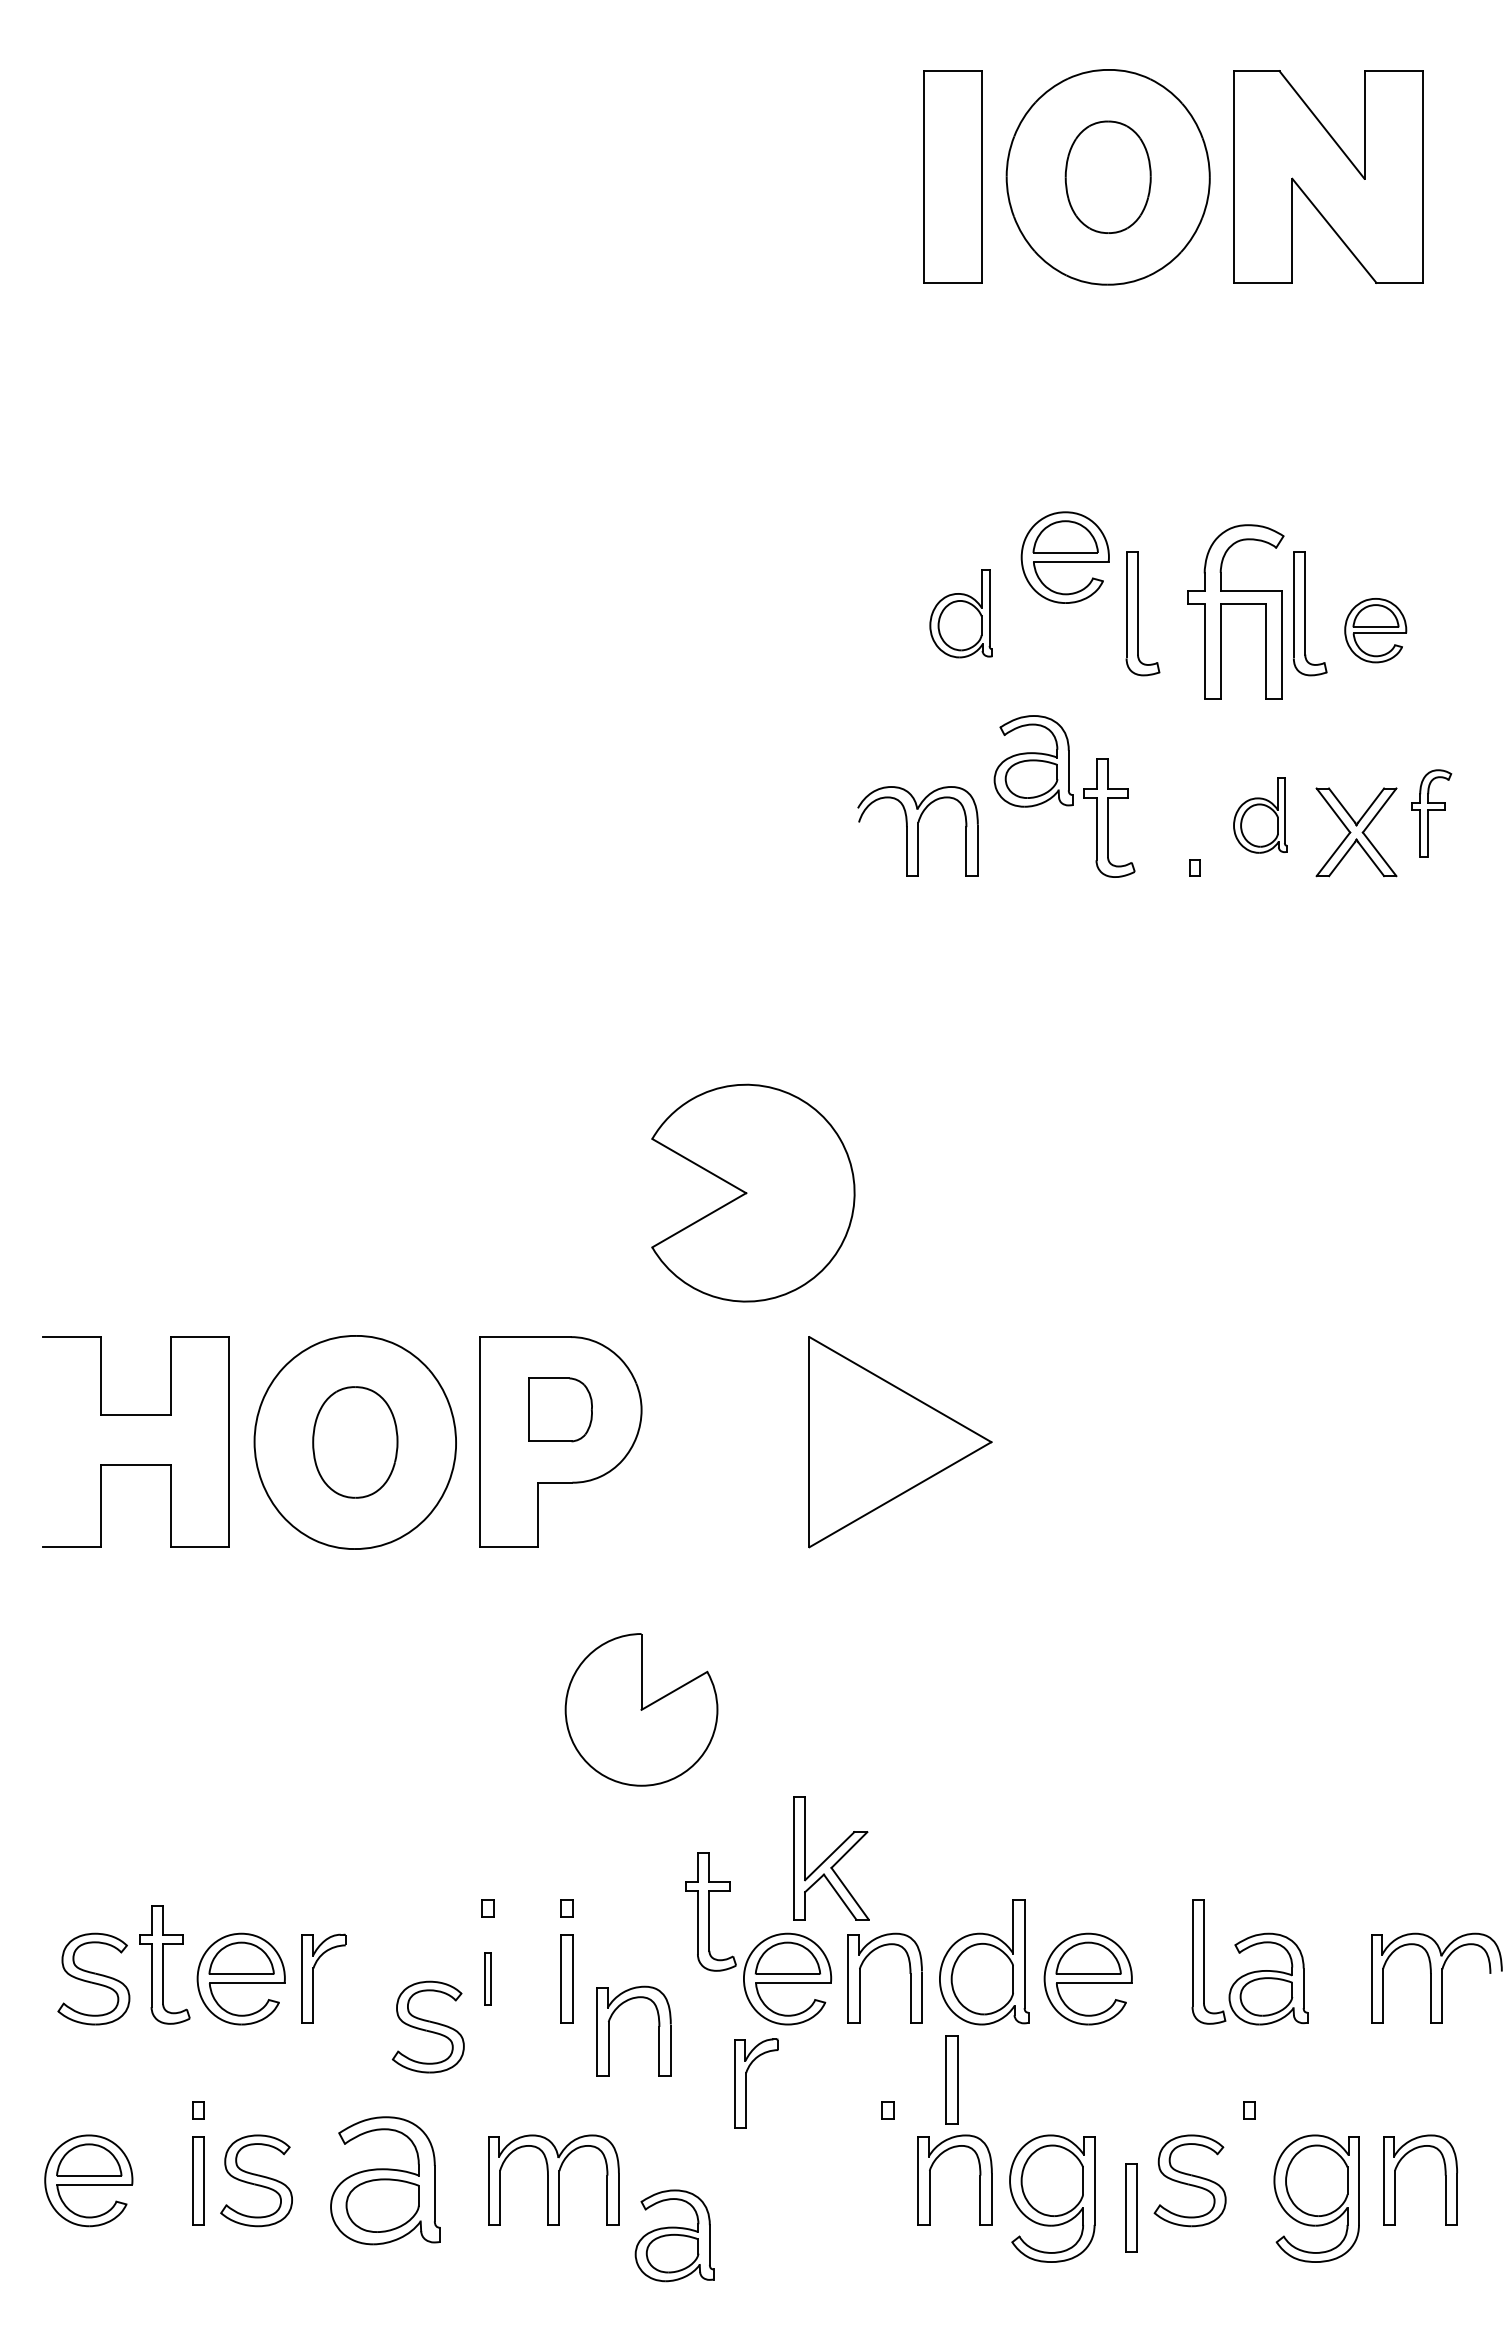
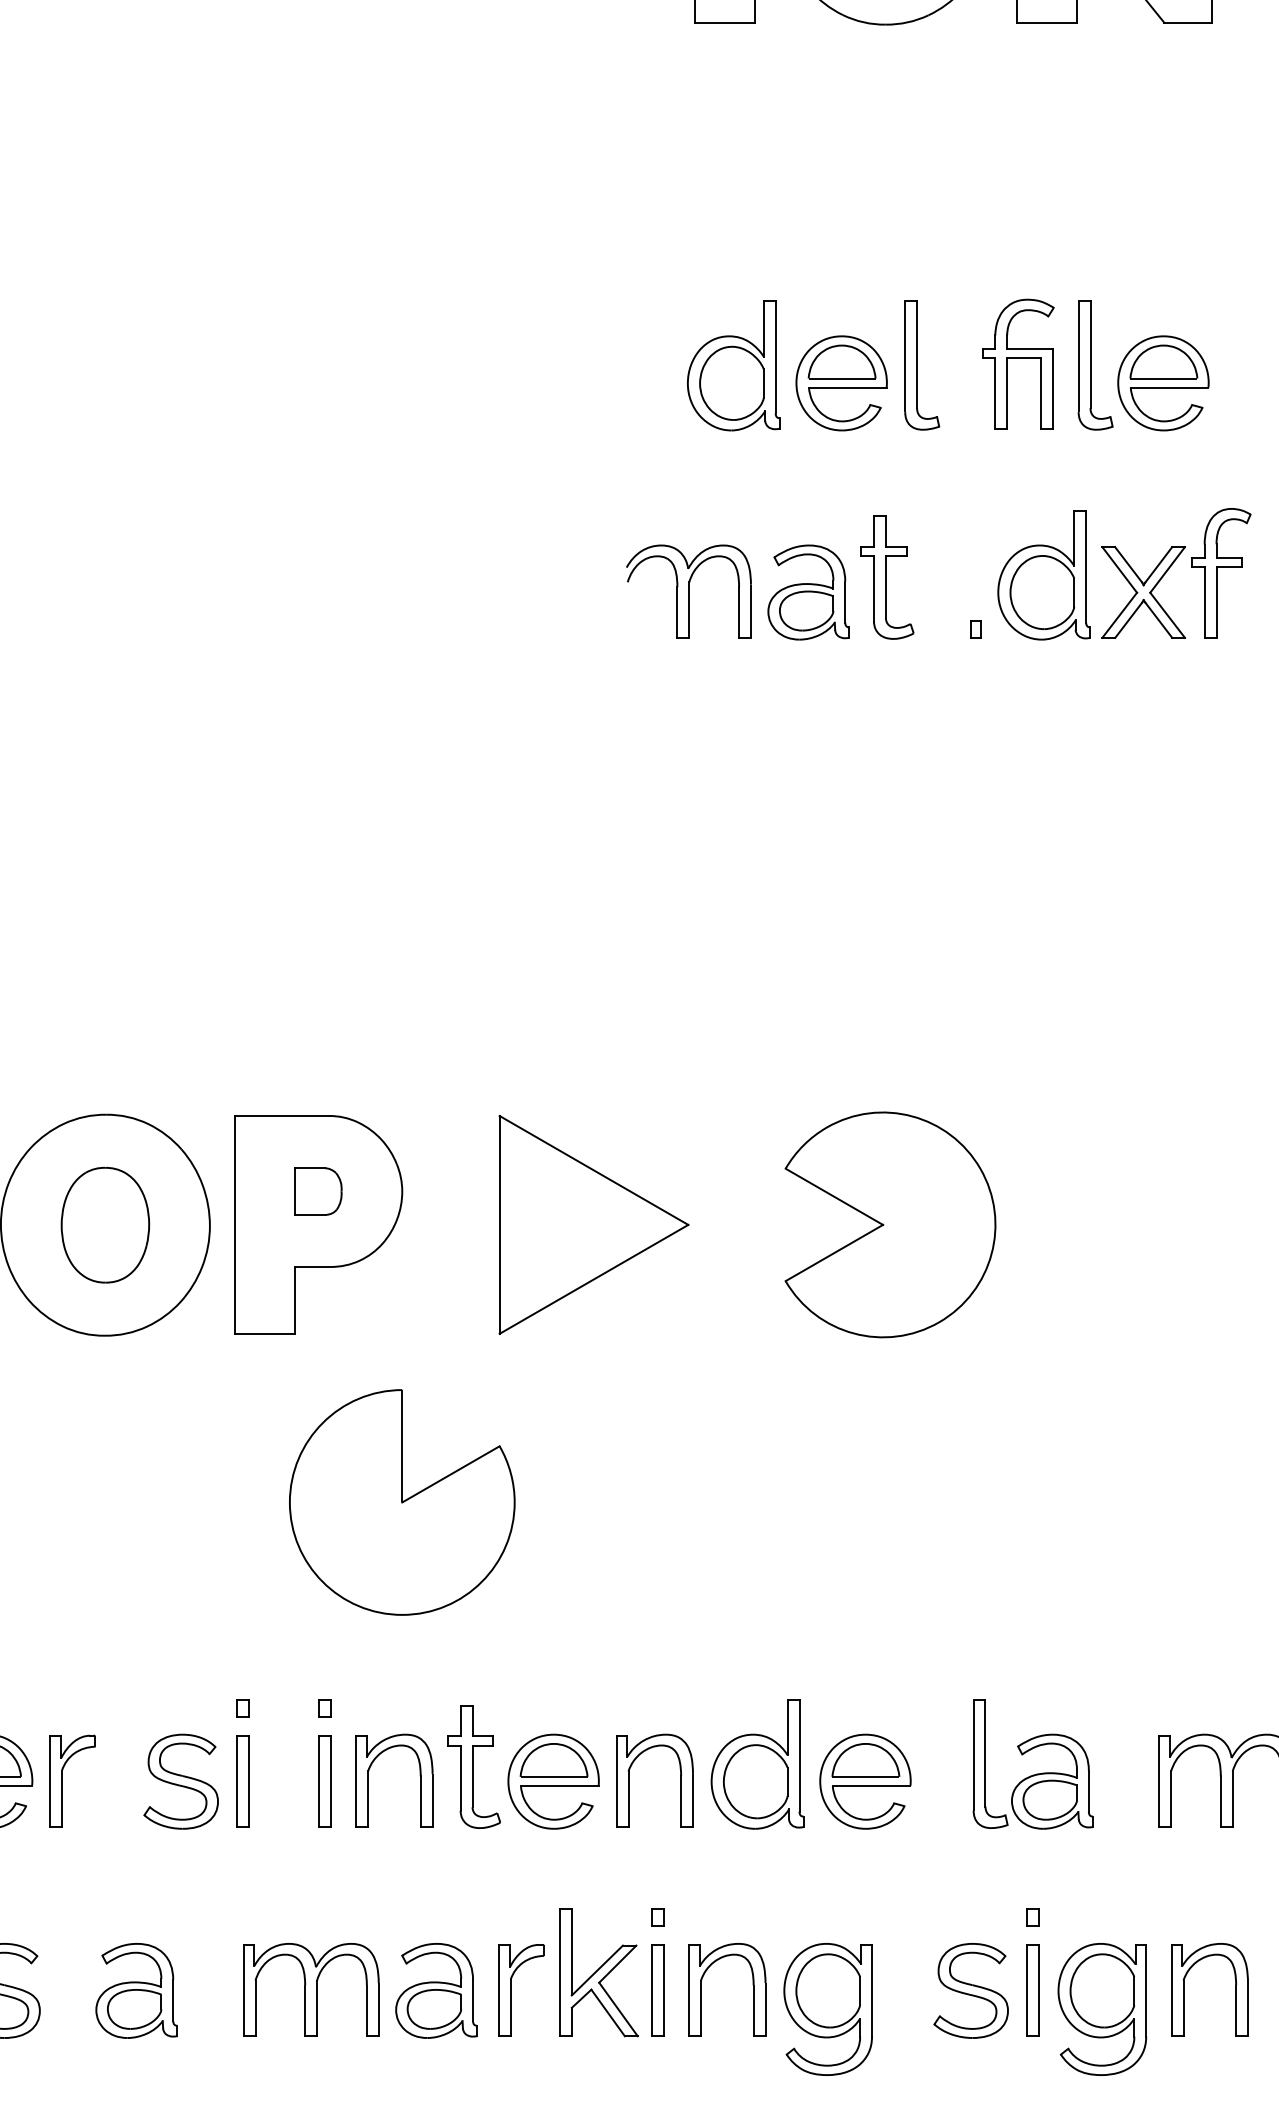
part: (1064, 557) -> (840, 383), moved
part: (1235, 611) -> (1018, 363), size x0.71
part: (961, 613) -> (734, 365), size x1.43
part: (1375, 630) -> (1163, 383), size x1.43
part: (1033, 761) -> (808, 592), moved
part: (1431, 813) -> (1221, 572), size x1.43
part: (1260, 815) -> (1044, 575), size x1.67
part: (753, 1192) -> (890, 1224), moved
part: (560, 1409) -> (318, 1191), size x0.71
part: (900, 1442) -> (594, 1225), moved
part: (641, 1709) -> (402, 1502), size x1.43
part: (831, 1858) -> (599, 1972), moved
part: (710, 1911) -> (473, 1766), moved
part: (487, 1978) -> (242, 1781), size x1.67
part: (427, 2026) -> (180, 1781), moved
part: (609, 2030) -> (368, 1780), moved
part: (951, 2079) -> (657, 1990), moved
part: (746, 2083) -> (511, 1990), moved
part: (385, 2180) -> (136, 1990), size x0.71
part: (1131, 2207) -> (1032, 1990), moved
part: (674, 2235) -> (436, 1990), moved

